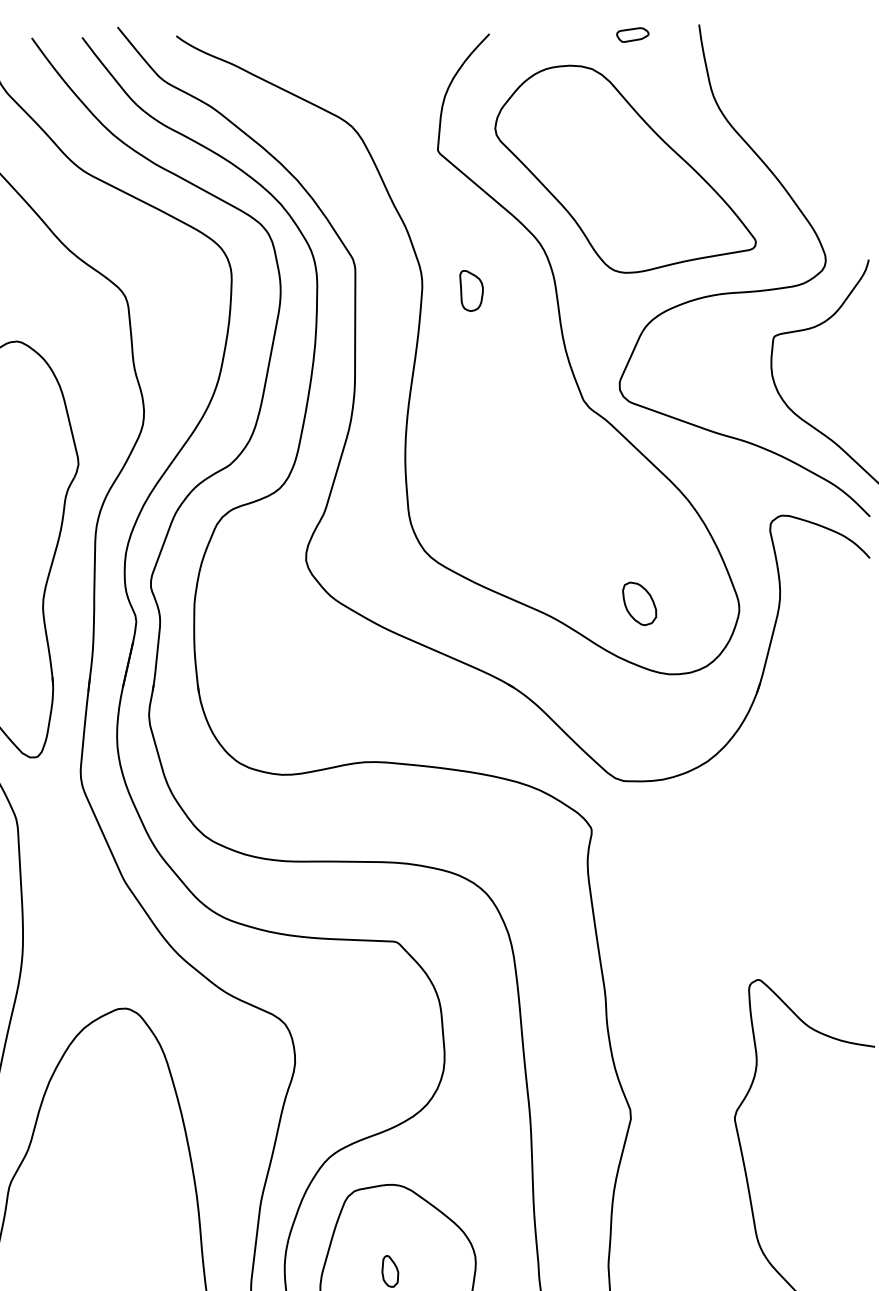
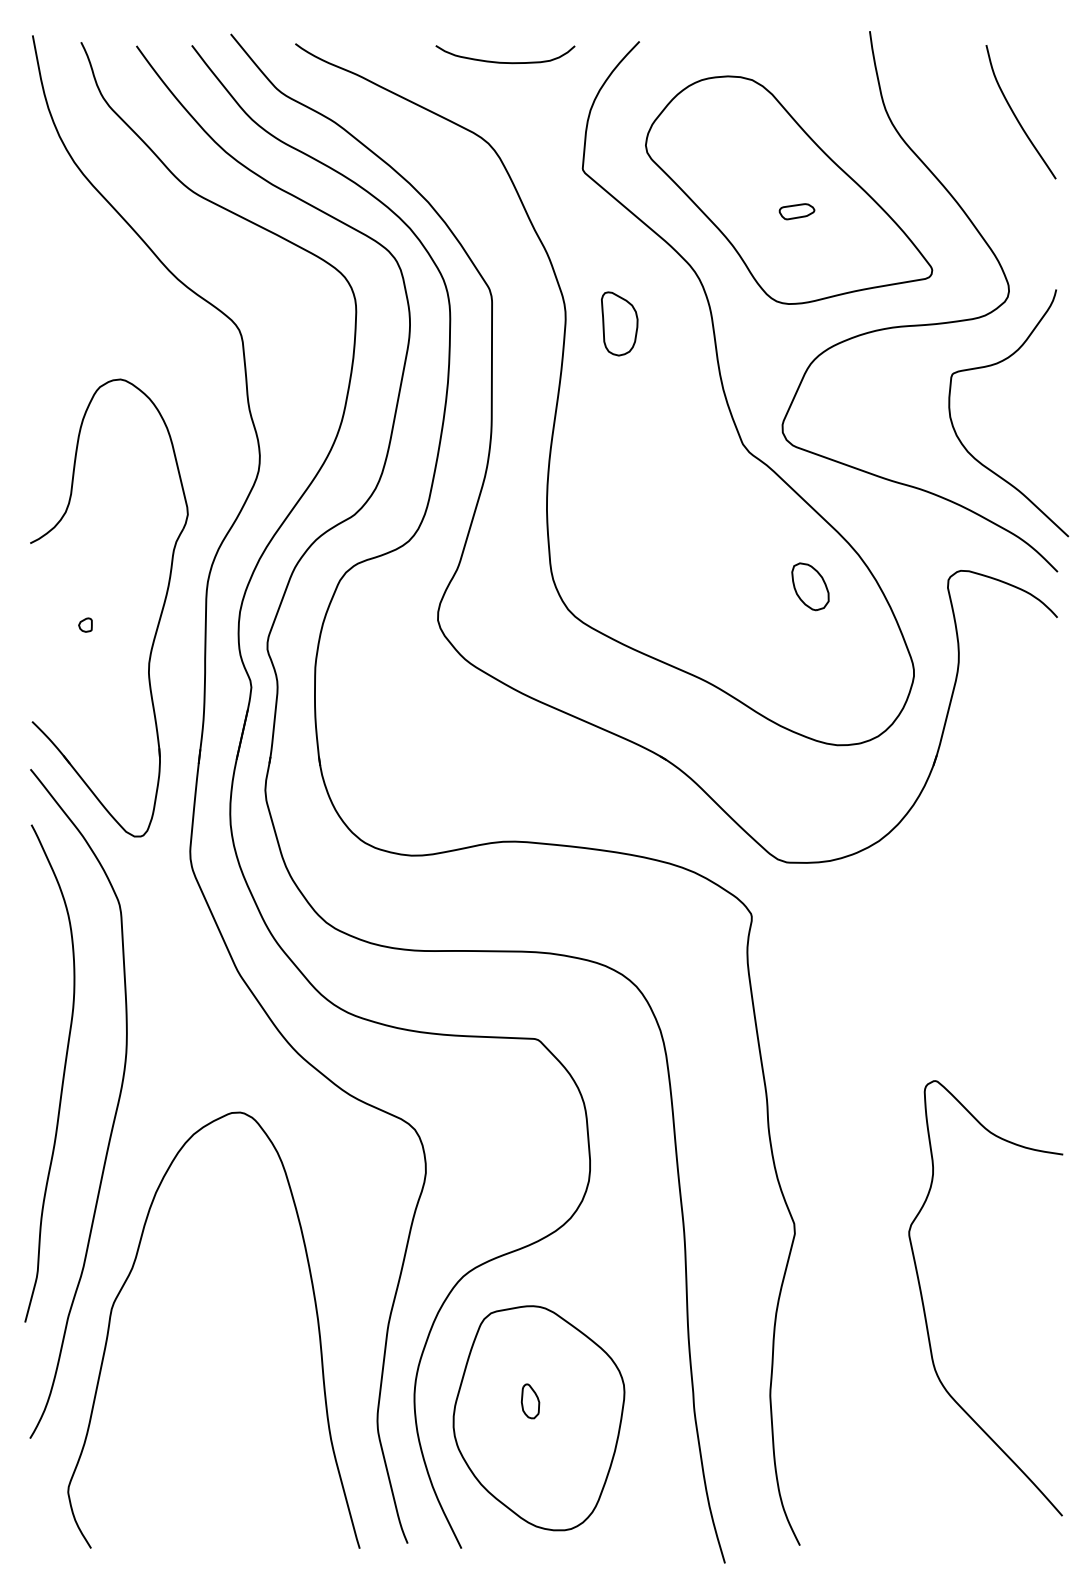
part: (632, 34) -> (796, 211), moved
curve: (367, 53) -> (505, 62), added
curve: (831, 100) -> (1015, 114), added
part: (471, 290) -> (619, 323), size x1.43
part: (639, 603) -> (810, 586), moved

